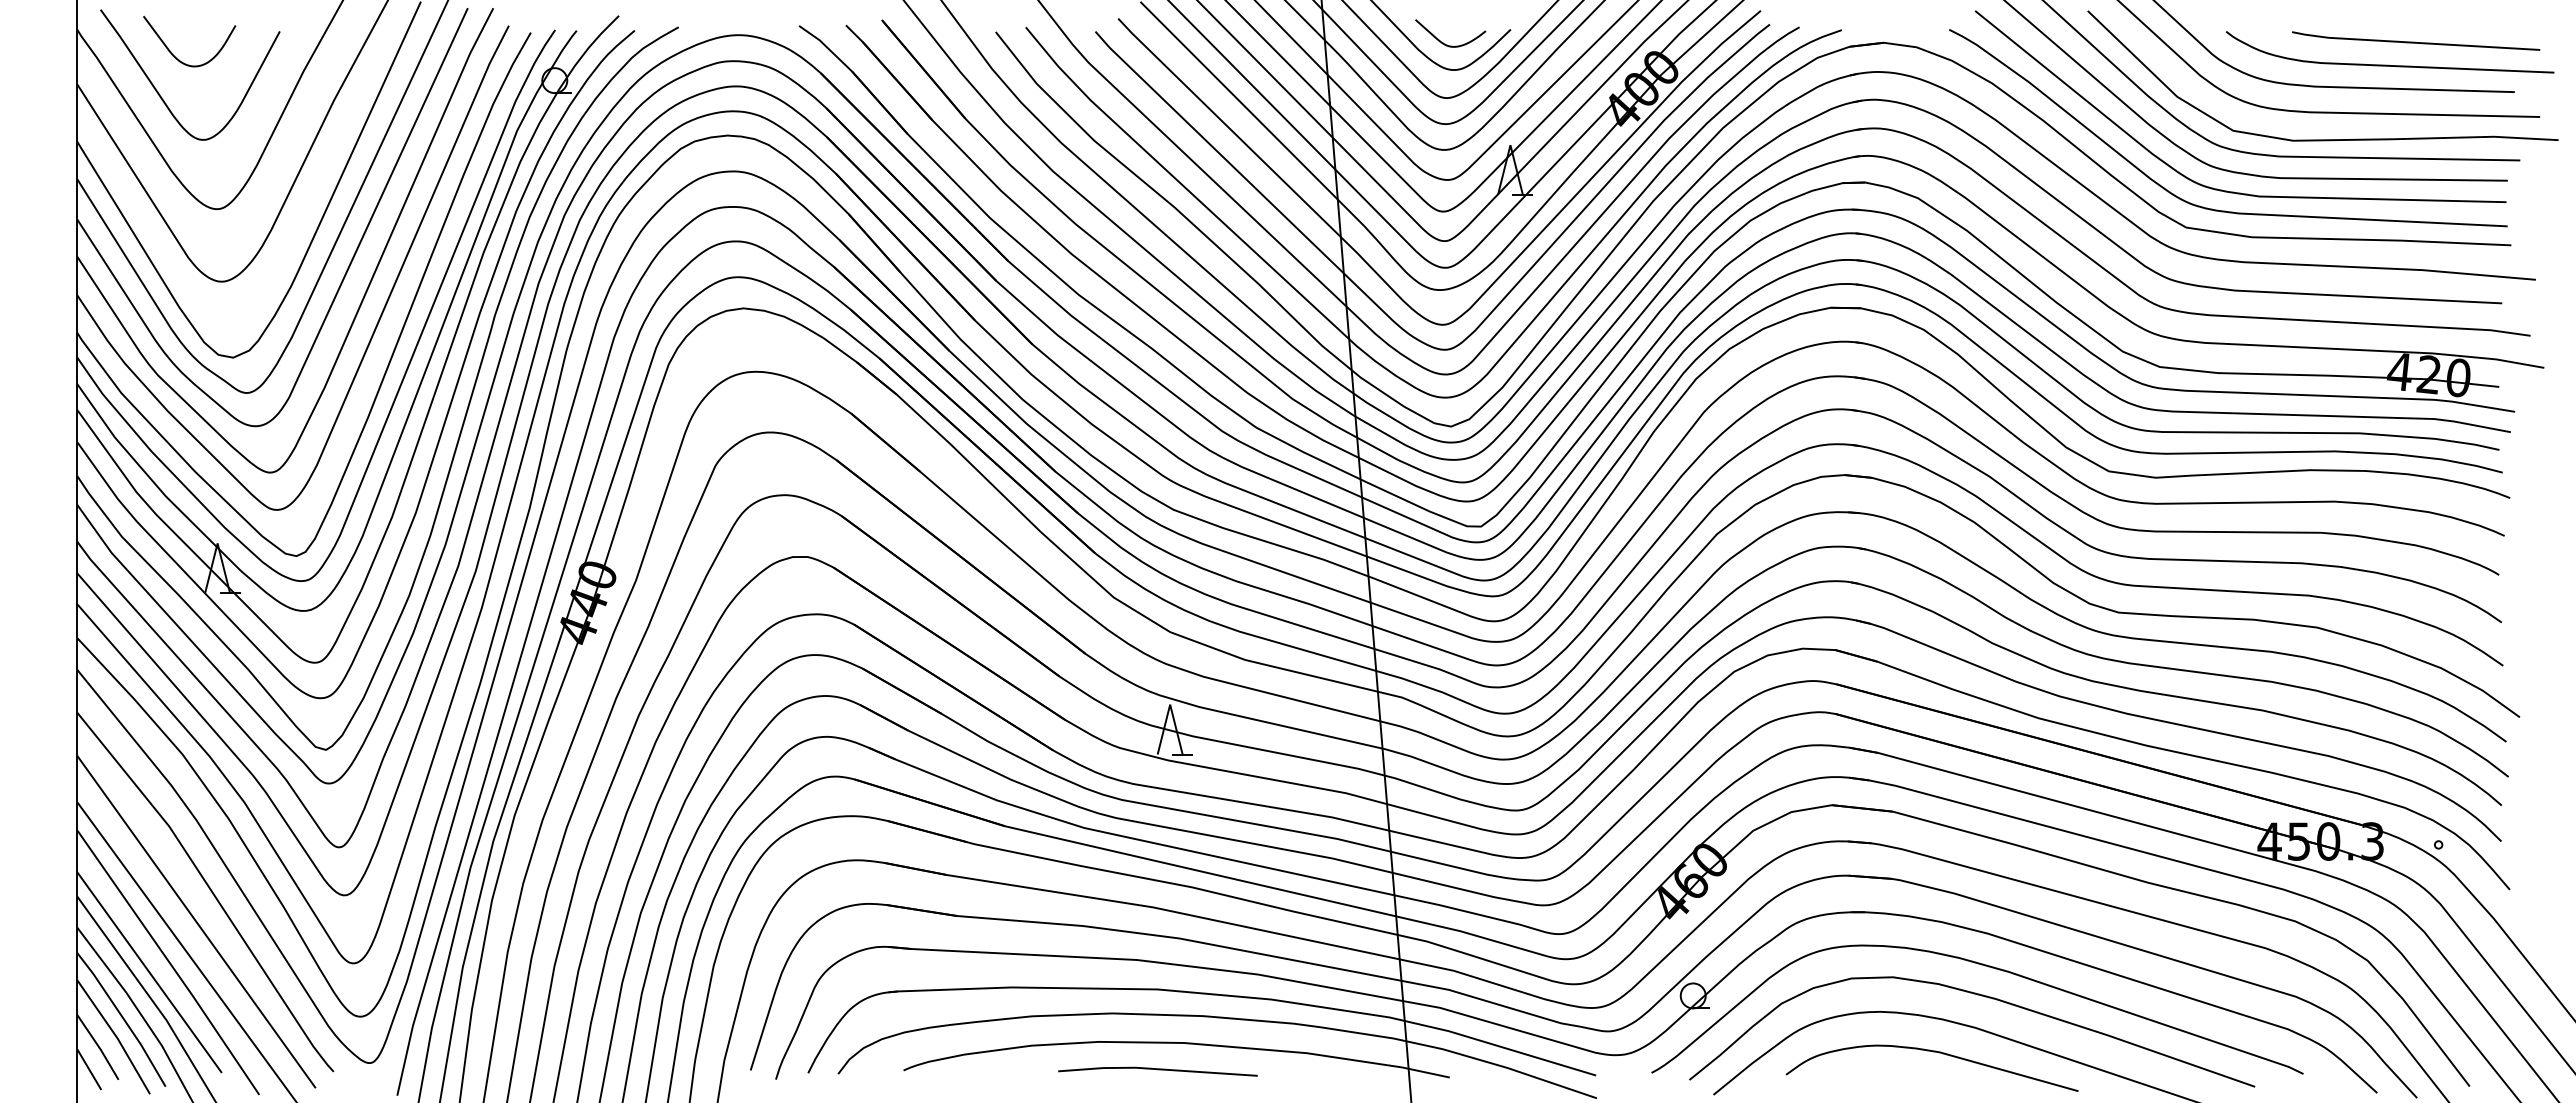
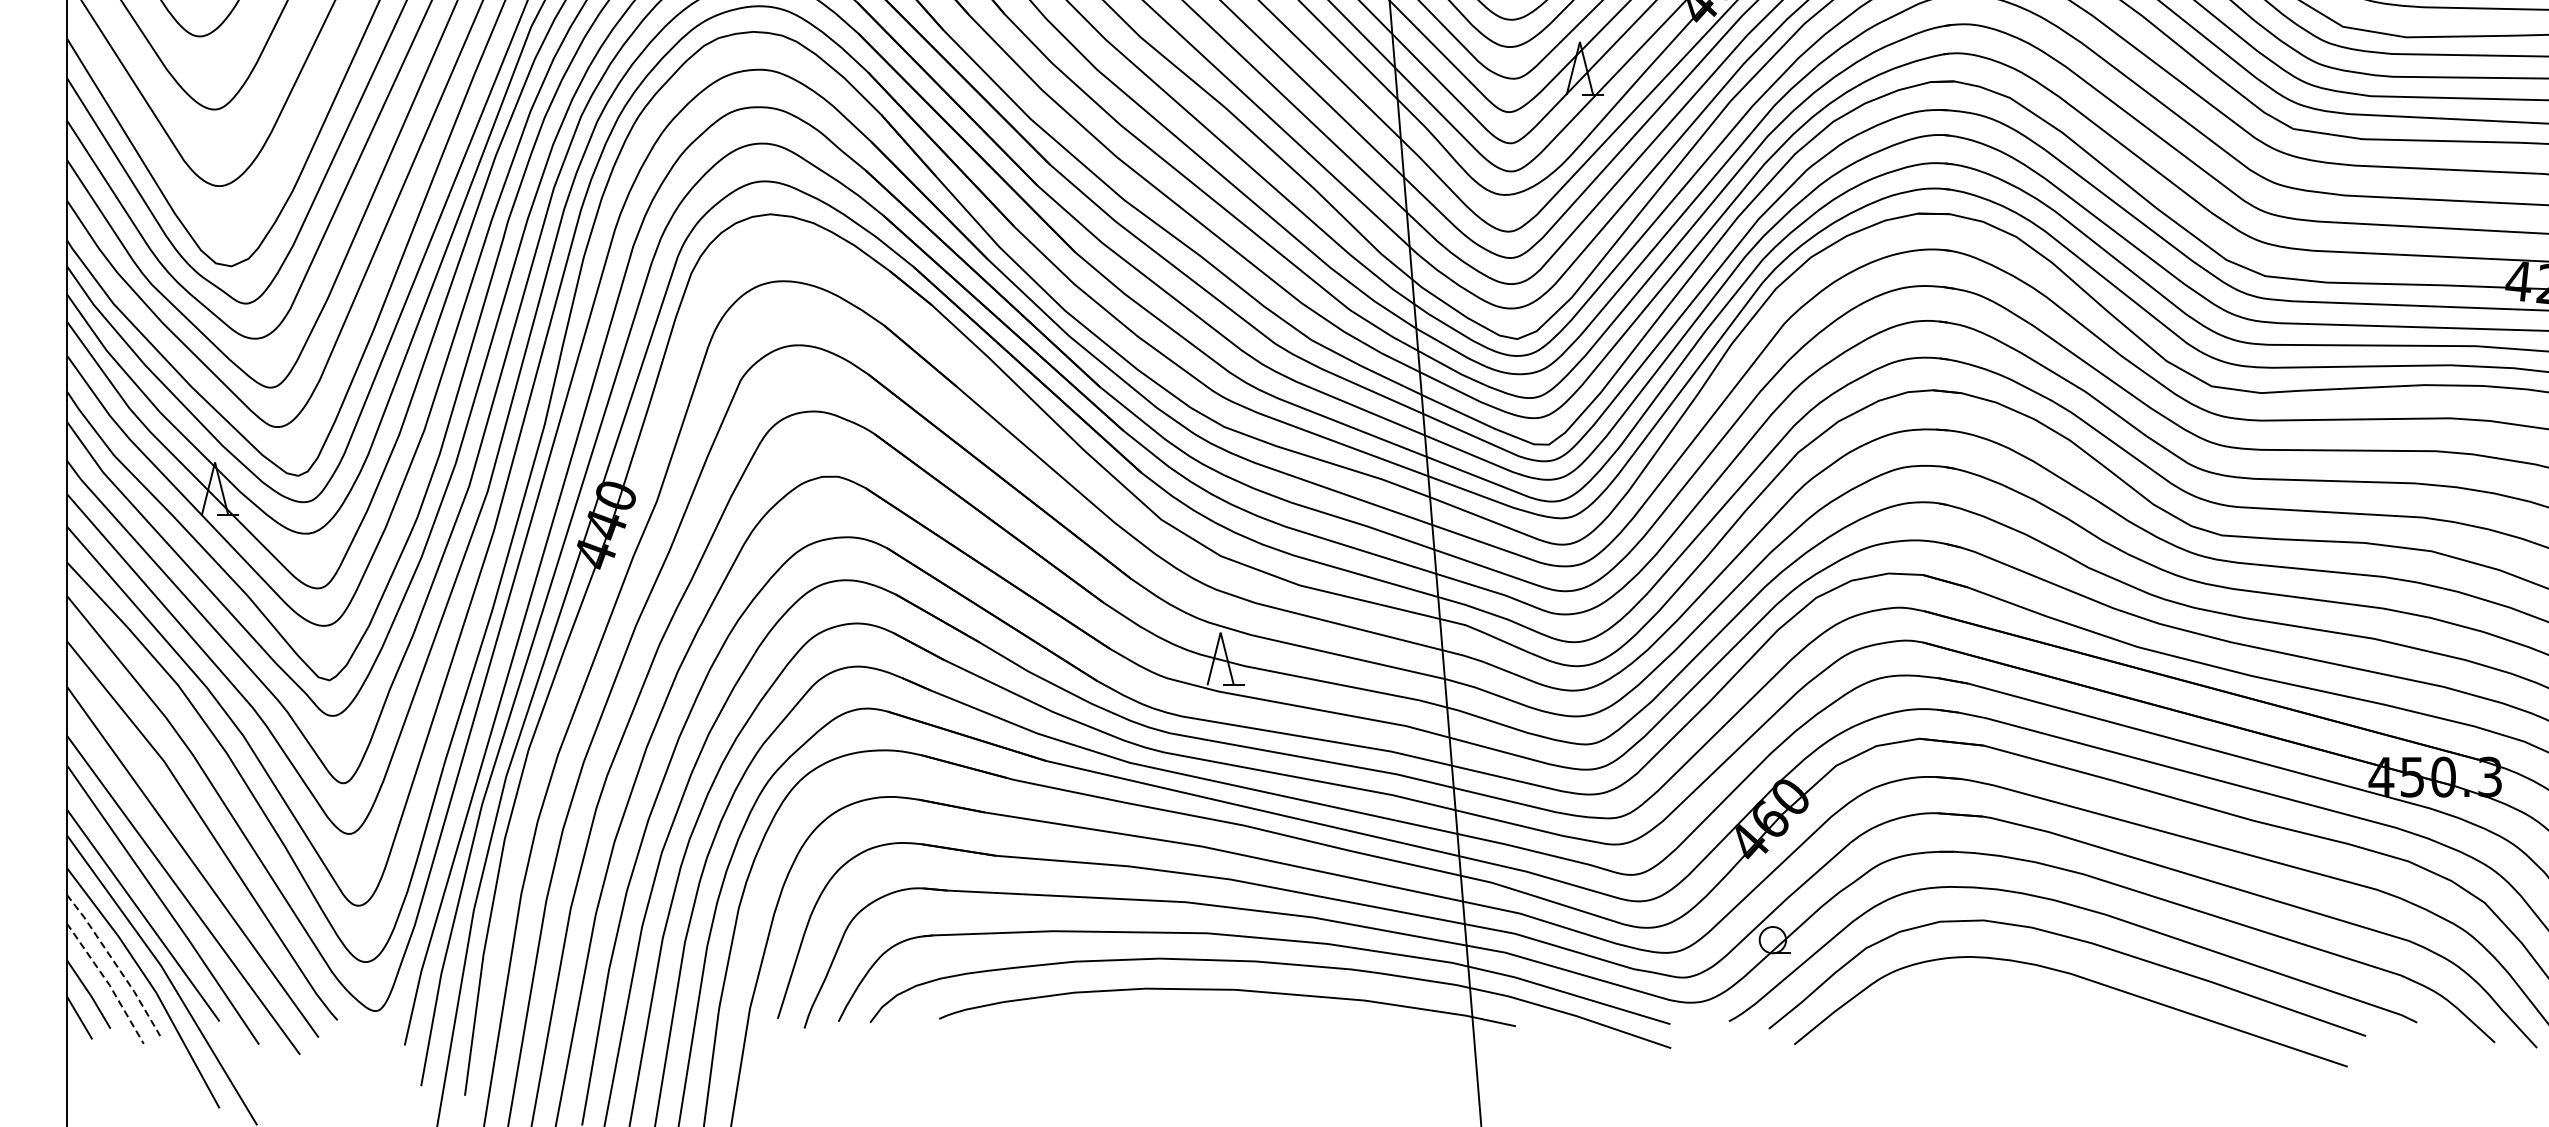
line: (123, 1018) -> (115, 963), solid -> dashed
line: (116, 1036) -> (108, 982), solid -> dashed
curve: (1933, 1052) -> (2026, 999), removed
line: (1157, 1070) -> (1207, 1018), removed

